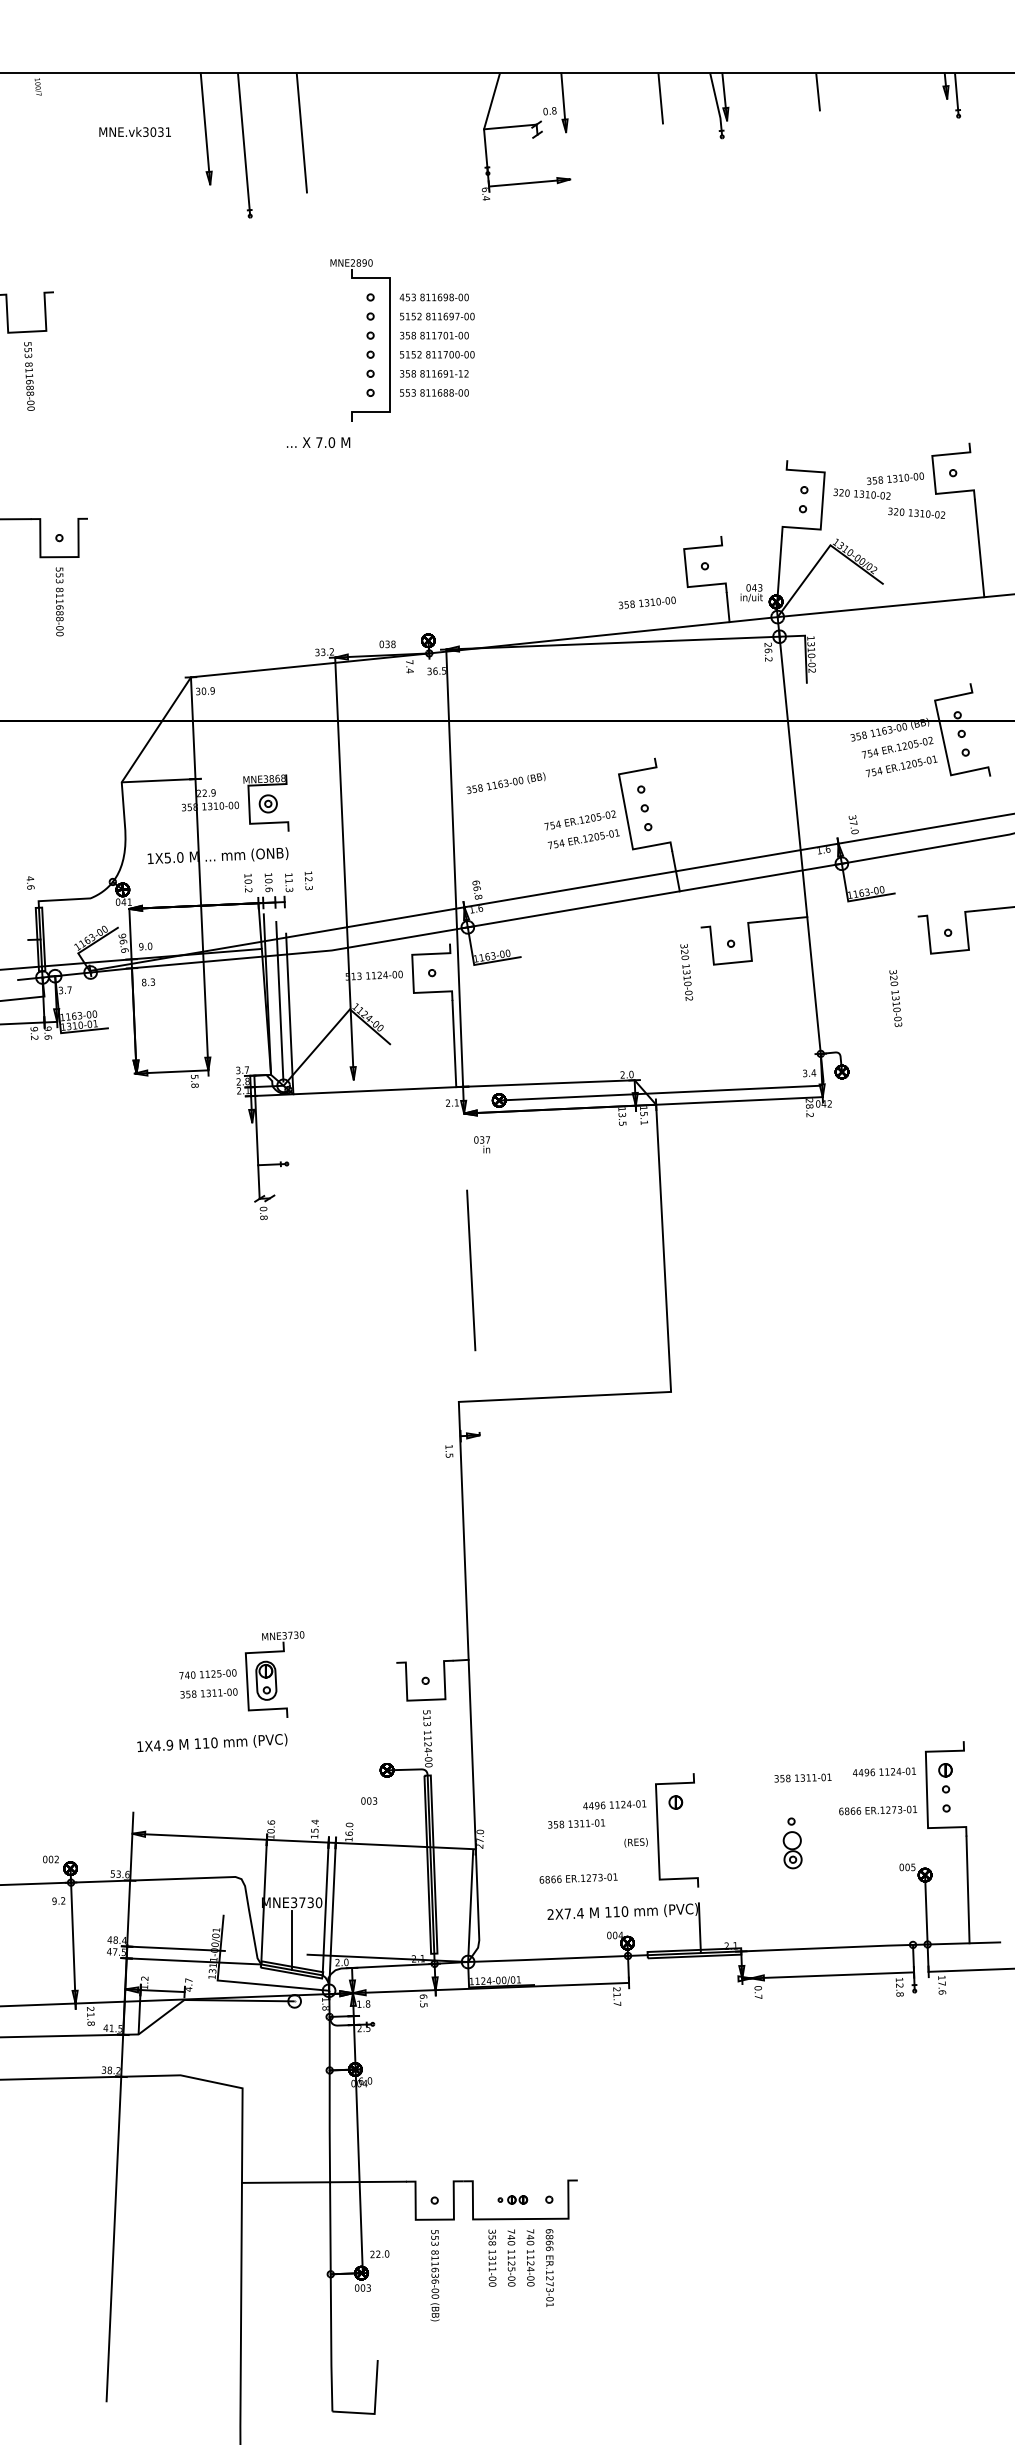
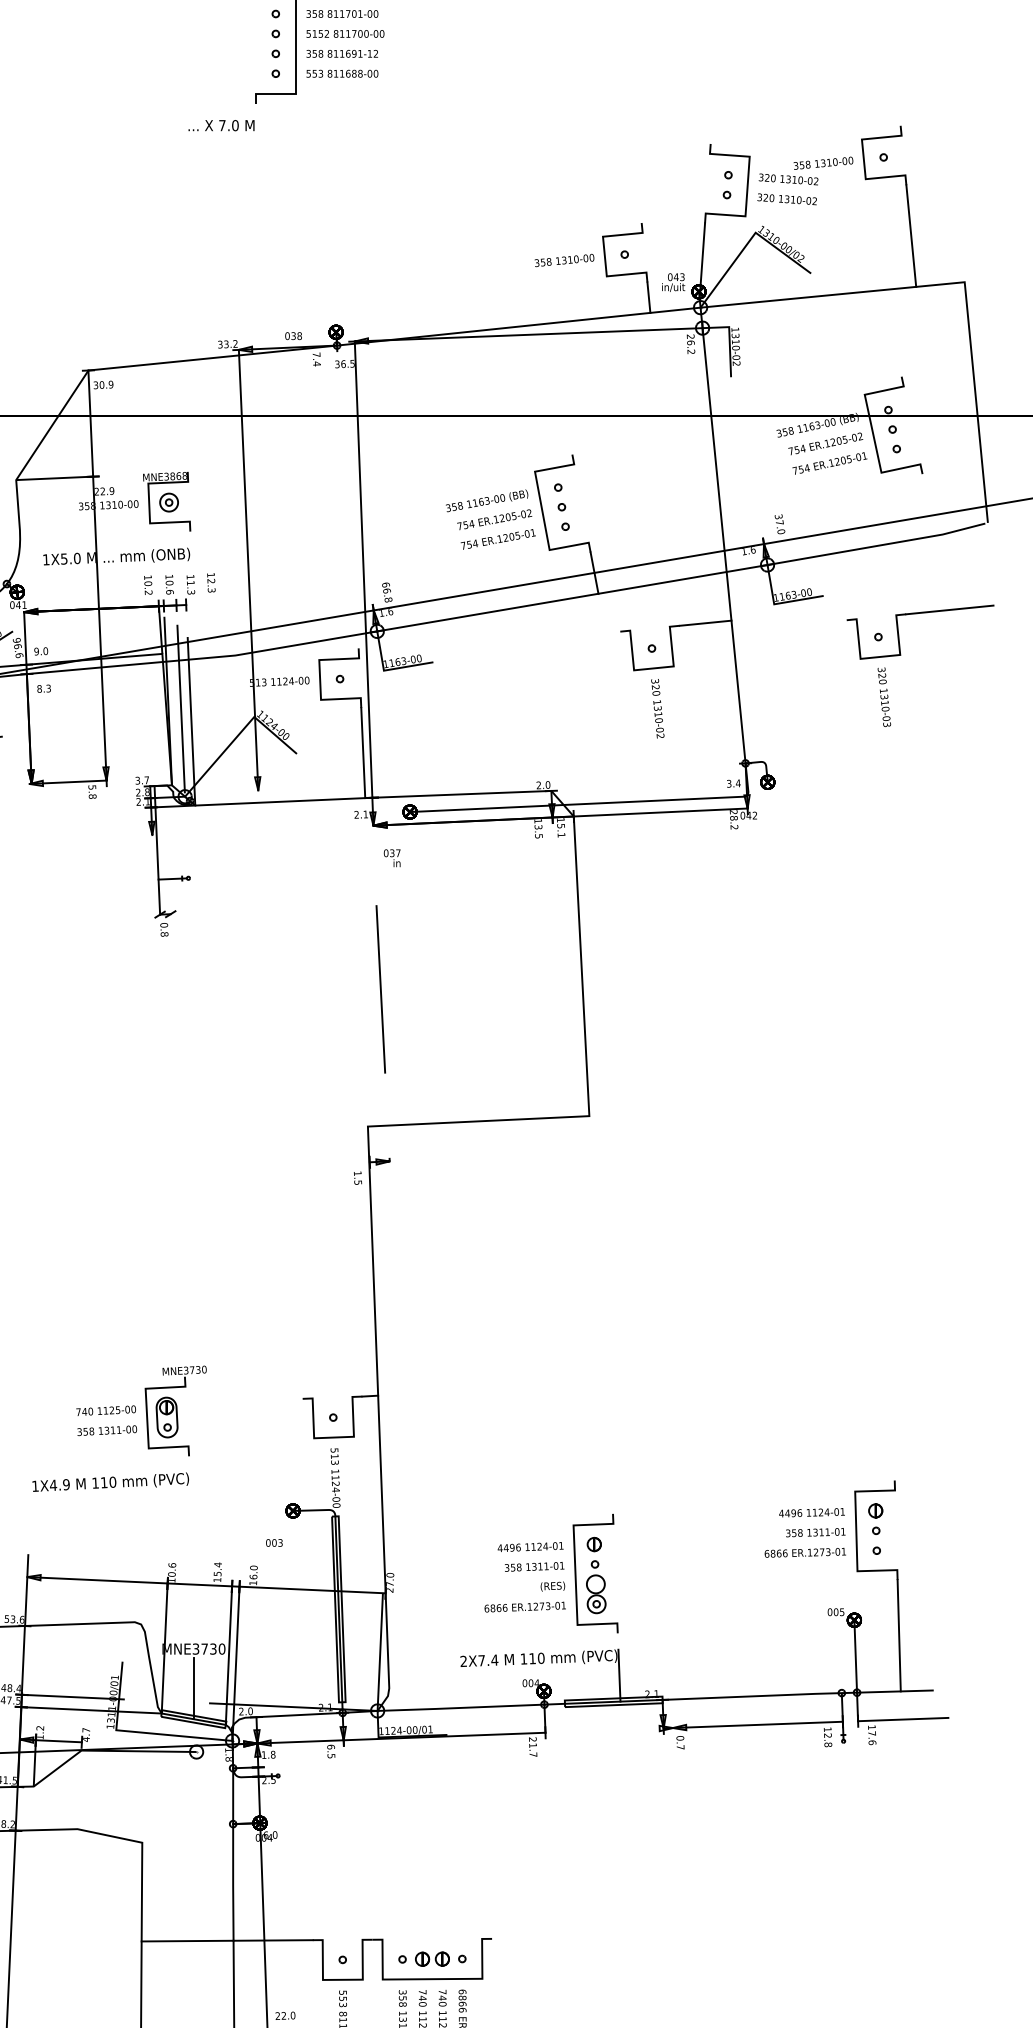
text: (916, 512) -> (787, 198), moved
text: (646, 602) -> (563, 260), moved
text: (505, 783) -> (486, 501), moved
text: (686, 972) -> (657, 708), moved
text: (895, 998) -> (884, 697), moved
text: (802, 1777) -> (815, 1531), moved
text: (576, 1823) -> (534, 1566), moved
part: (792, 1843) -> (596, 1587), moved
text: (578, 1878) -> (525, 1607), moved
part: (512, 2199) -> (423, 1958), size x1.67

